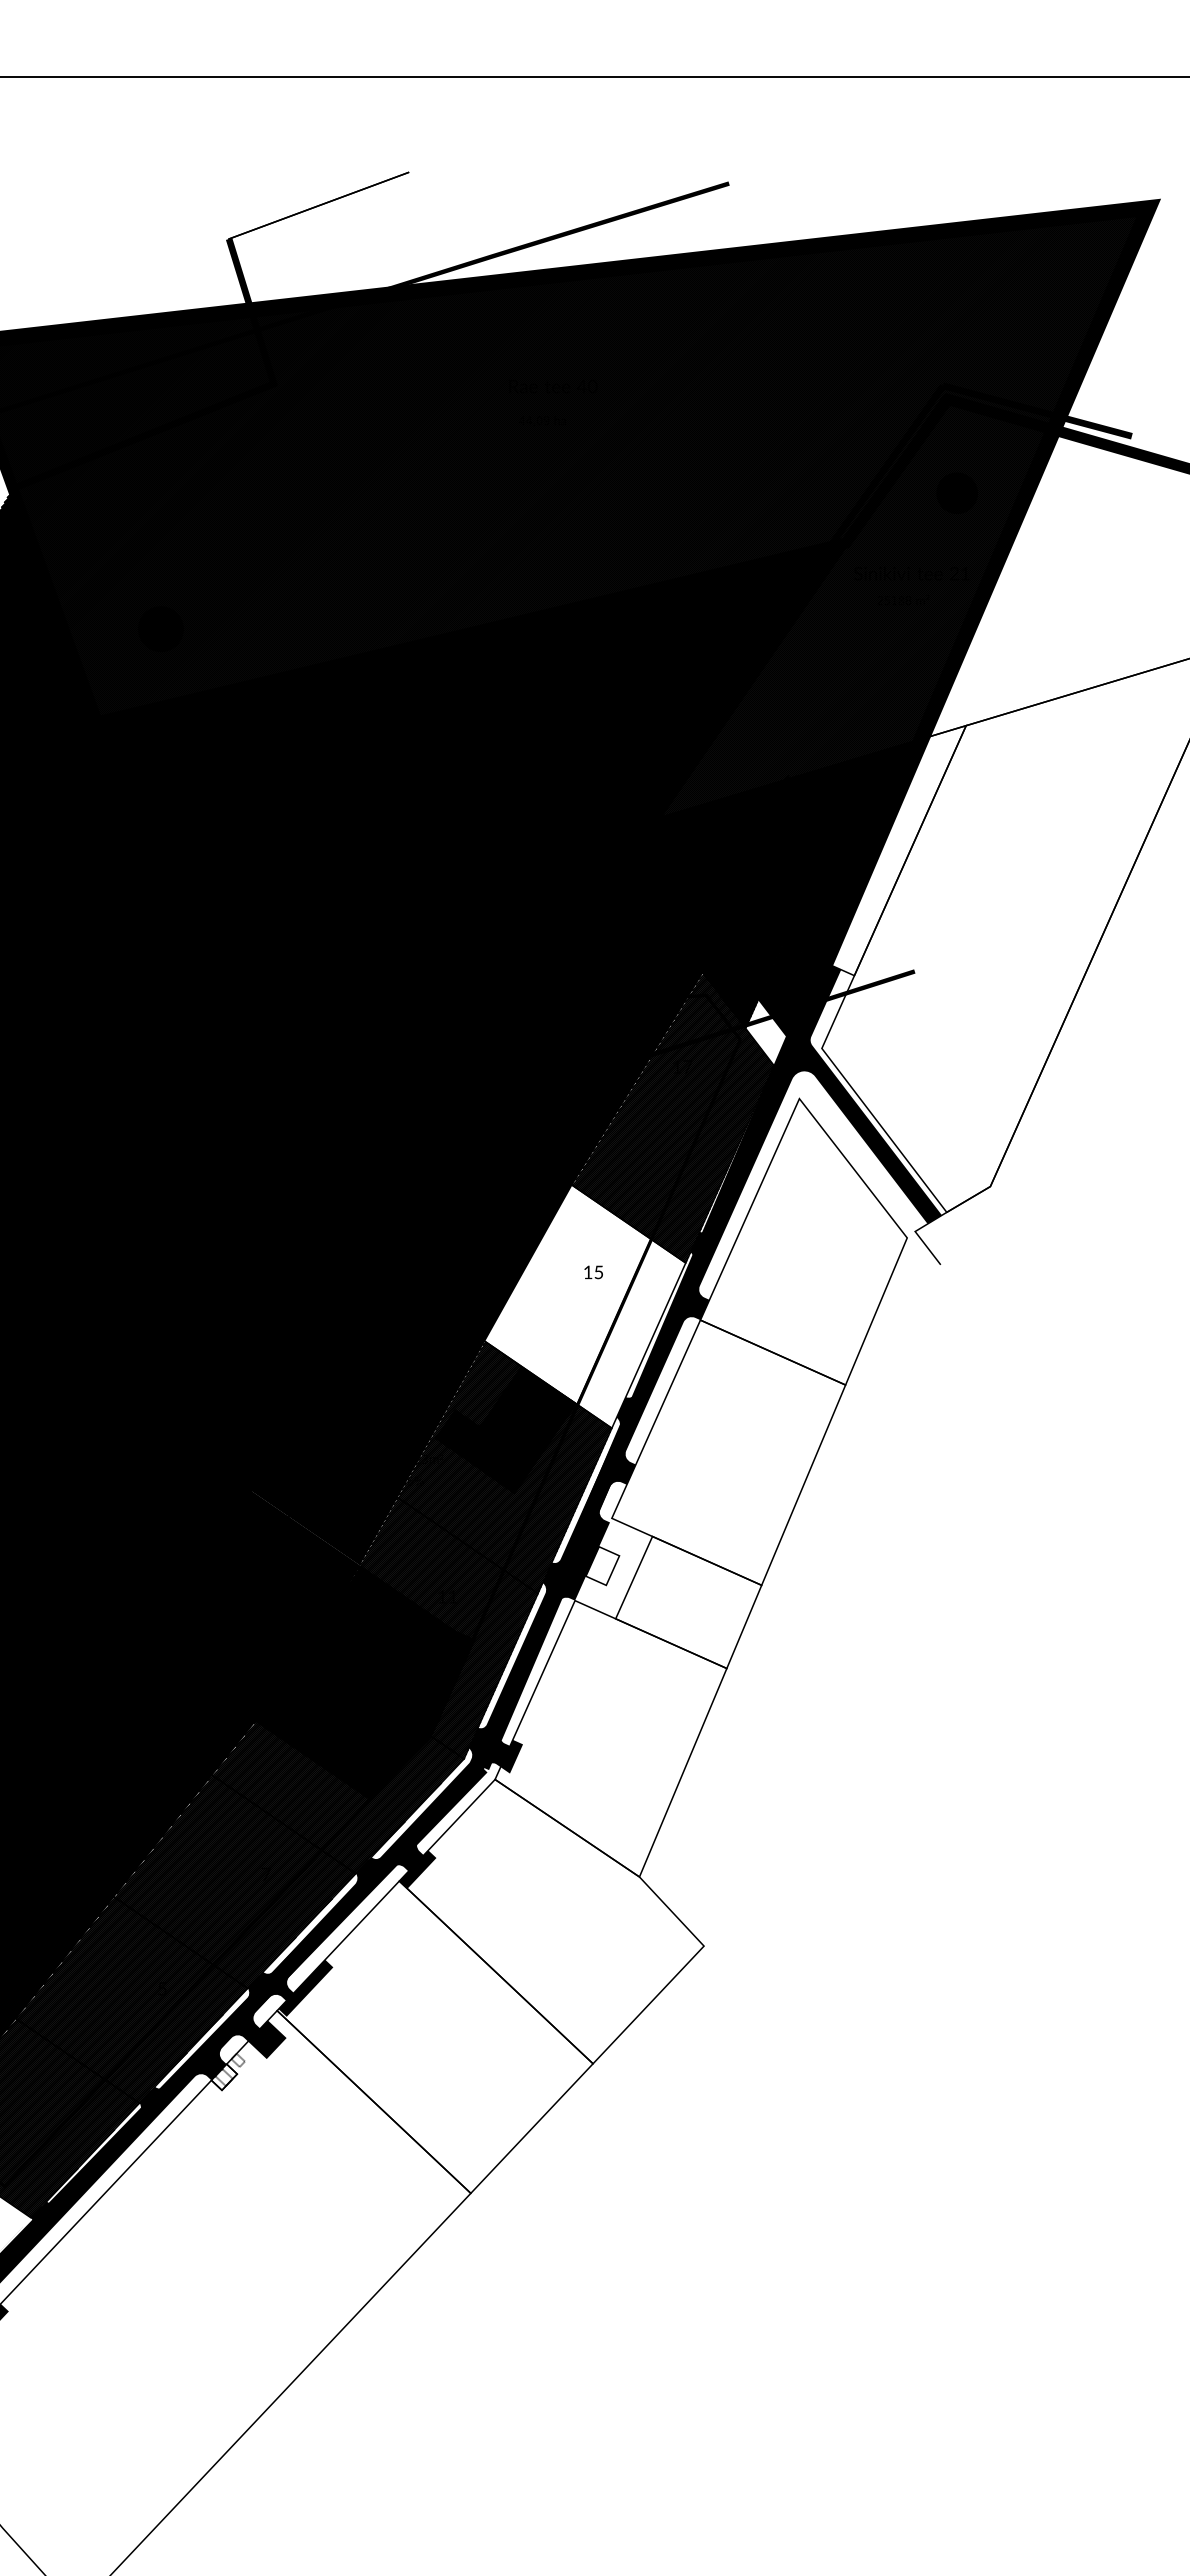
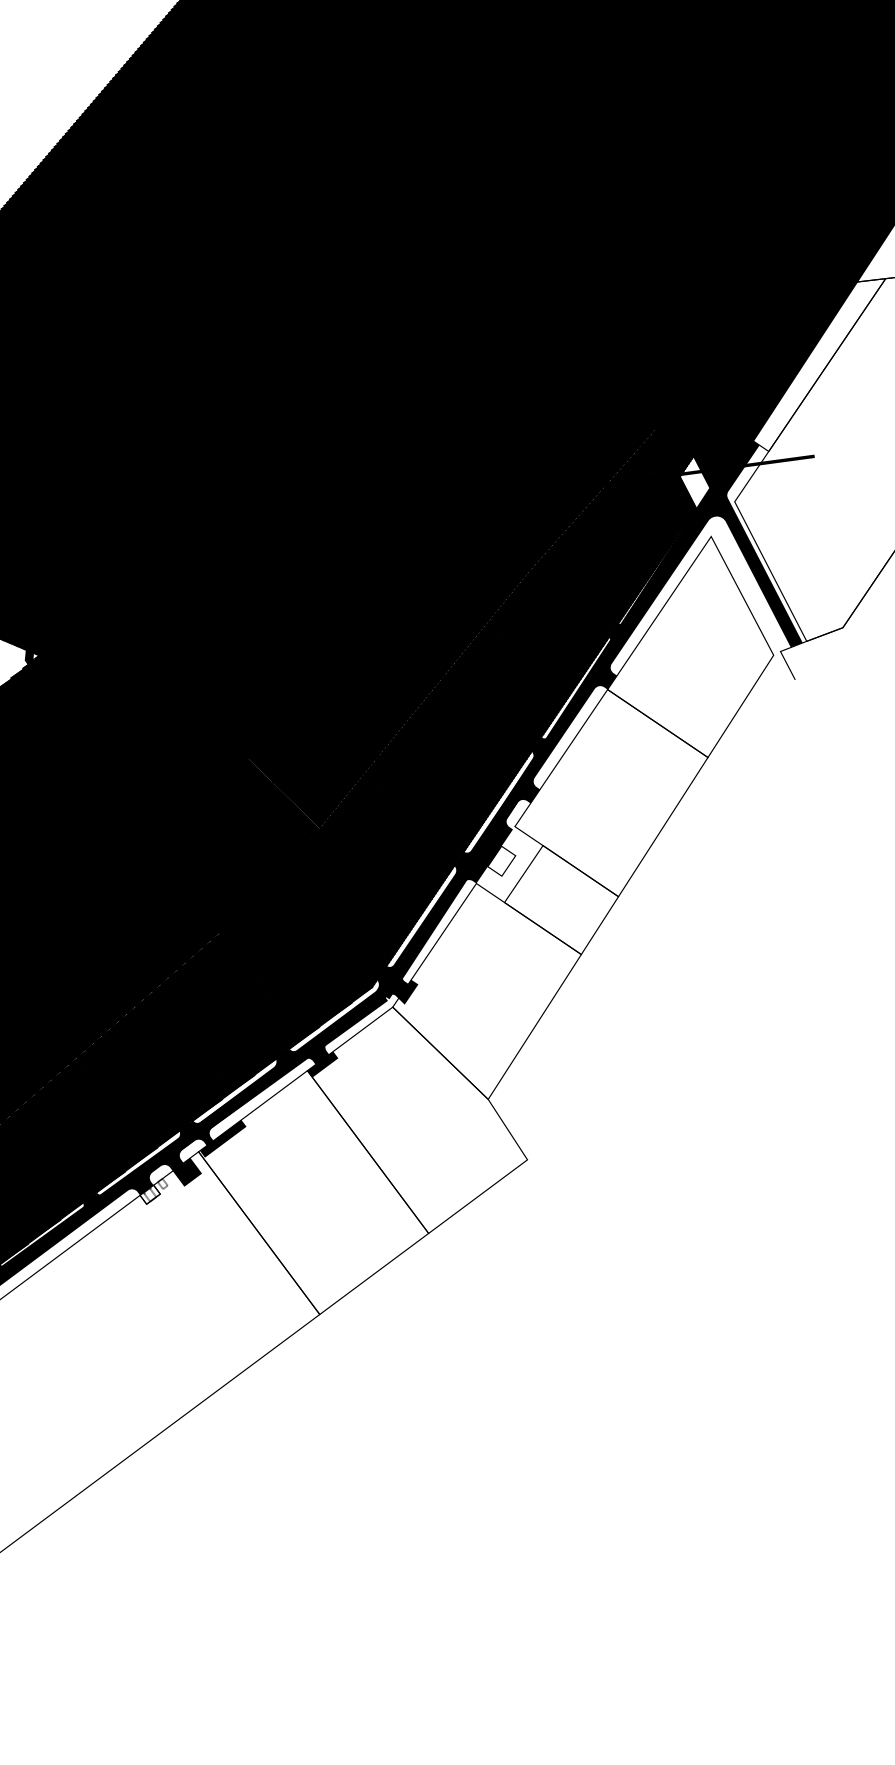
hatch: (585, 1306) -> (523, 664), added

